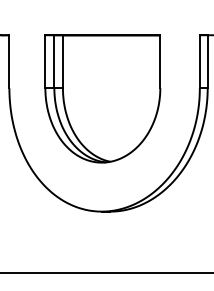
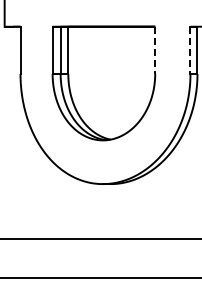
line: (160, 61) -> (155, 50), solid -> dashed
line: (199, 61) -> (190, 50), solid -> dashed

